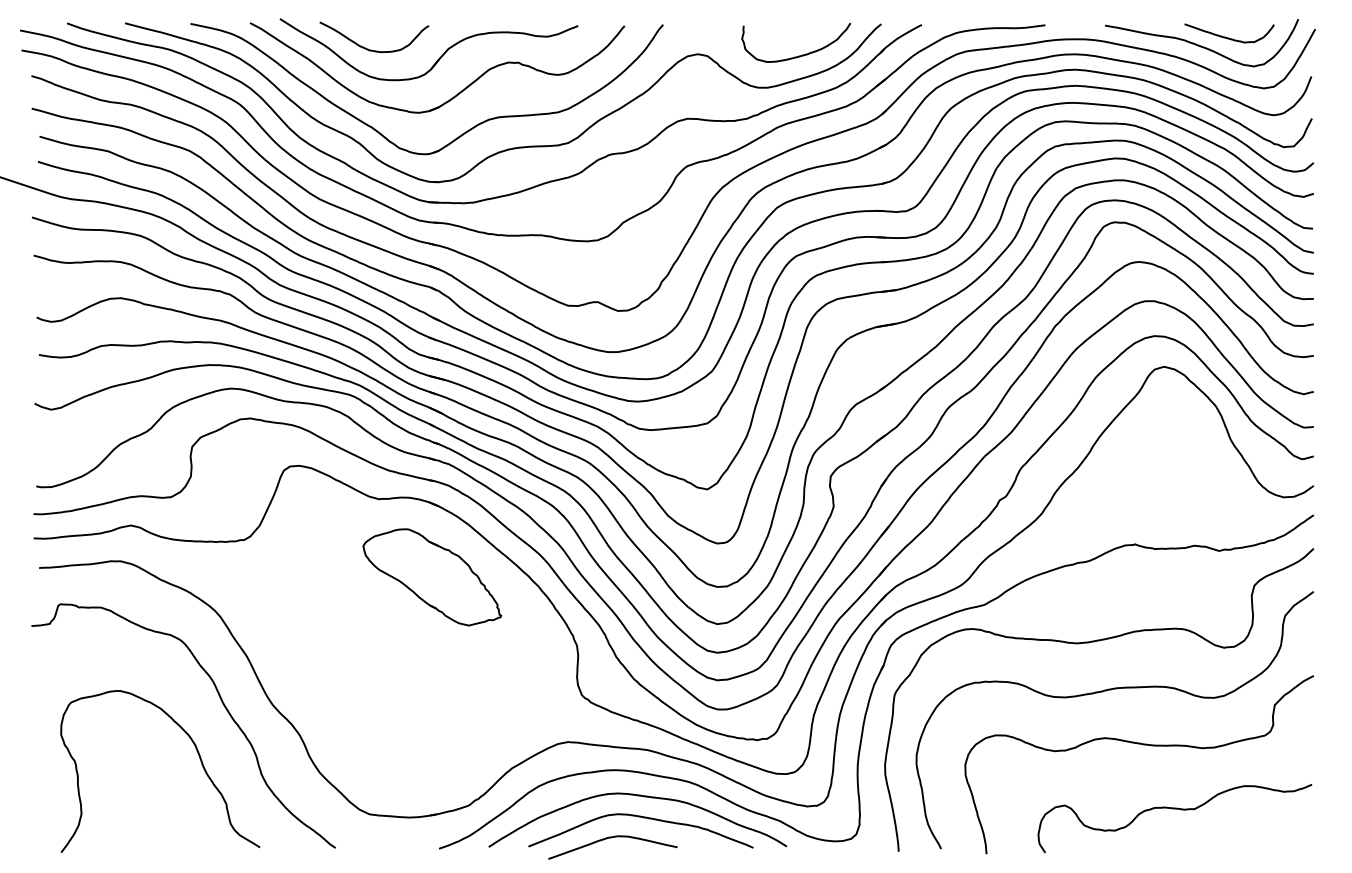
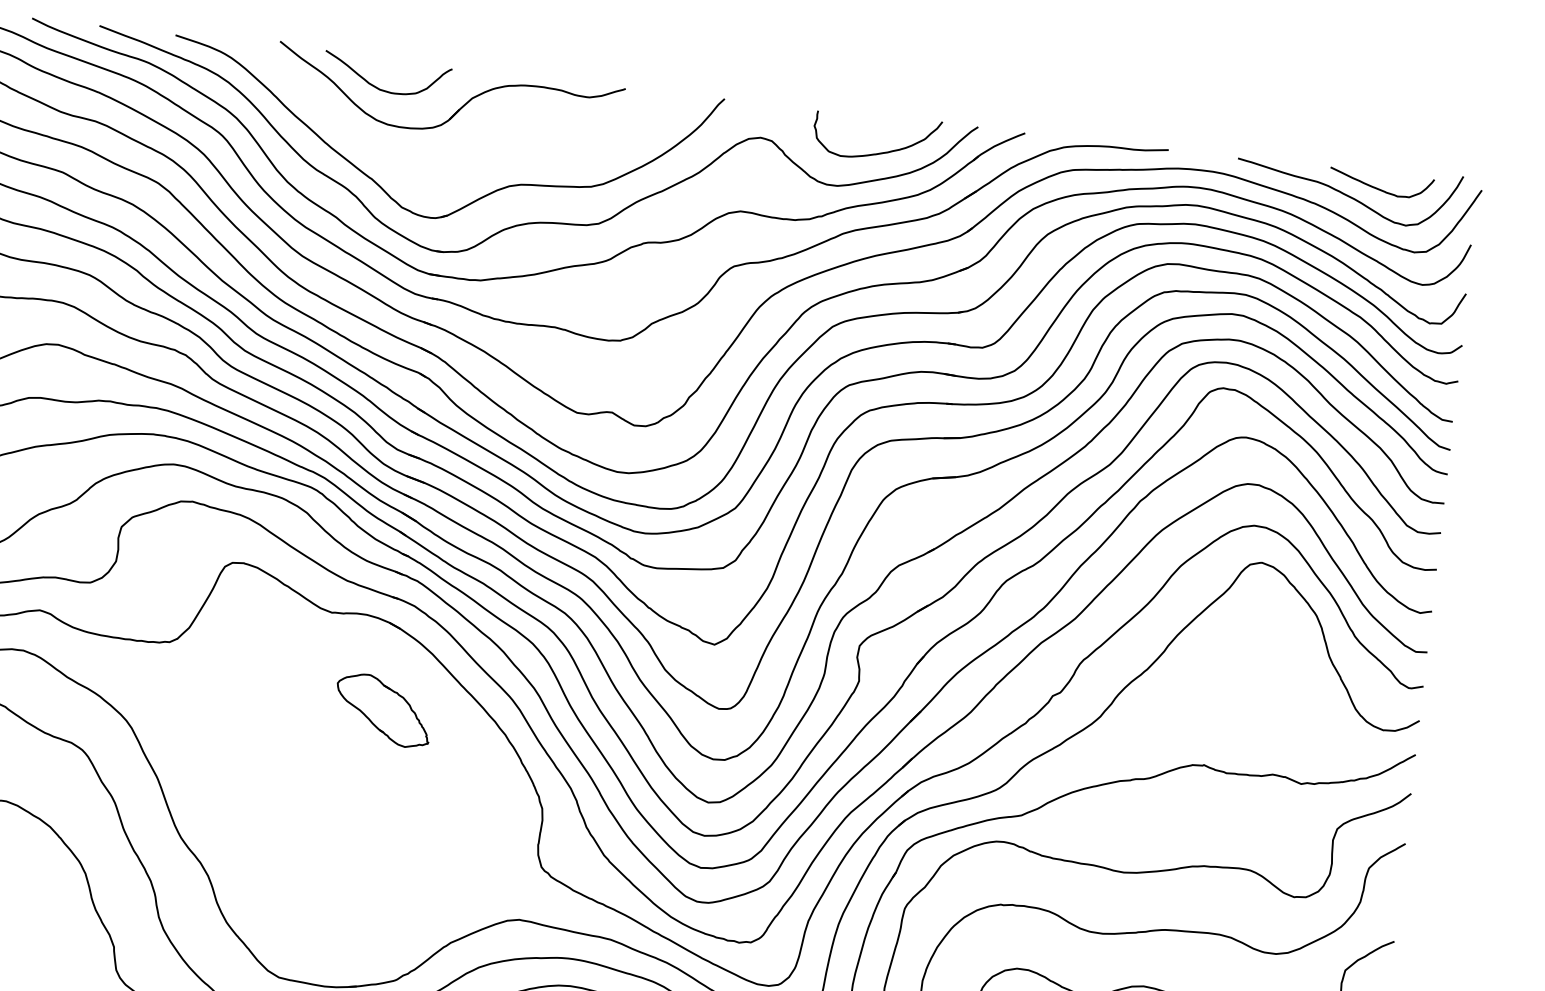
part: (458, 92) -> (477, 150), removed
part: (432, 577) -> (383, 710), size x0.6

